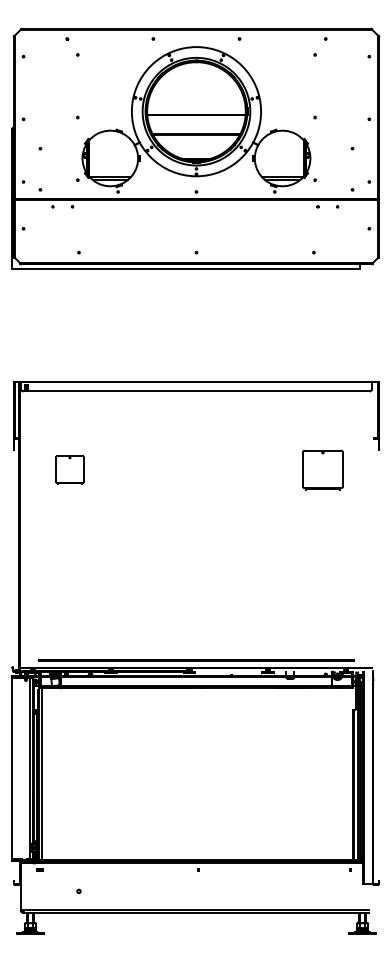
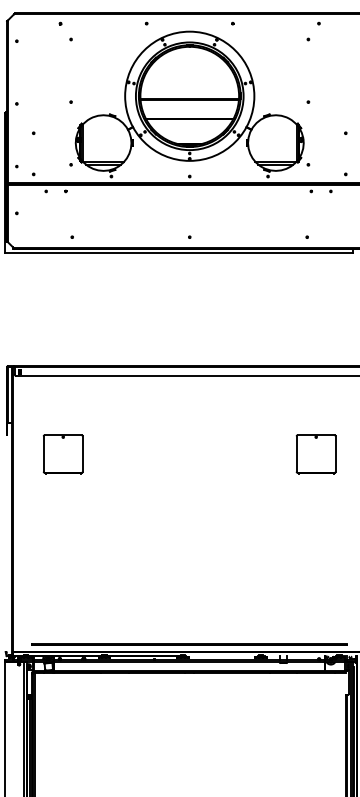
part: (69, 469) -> (62, 454), size x1.43

